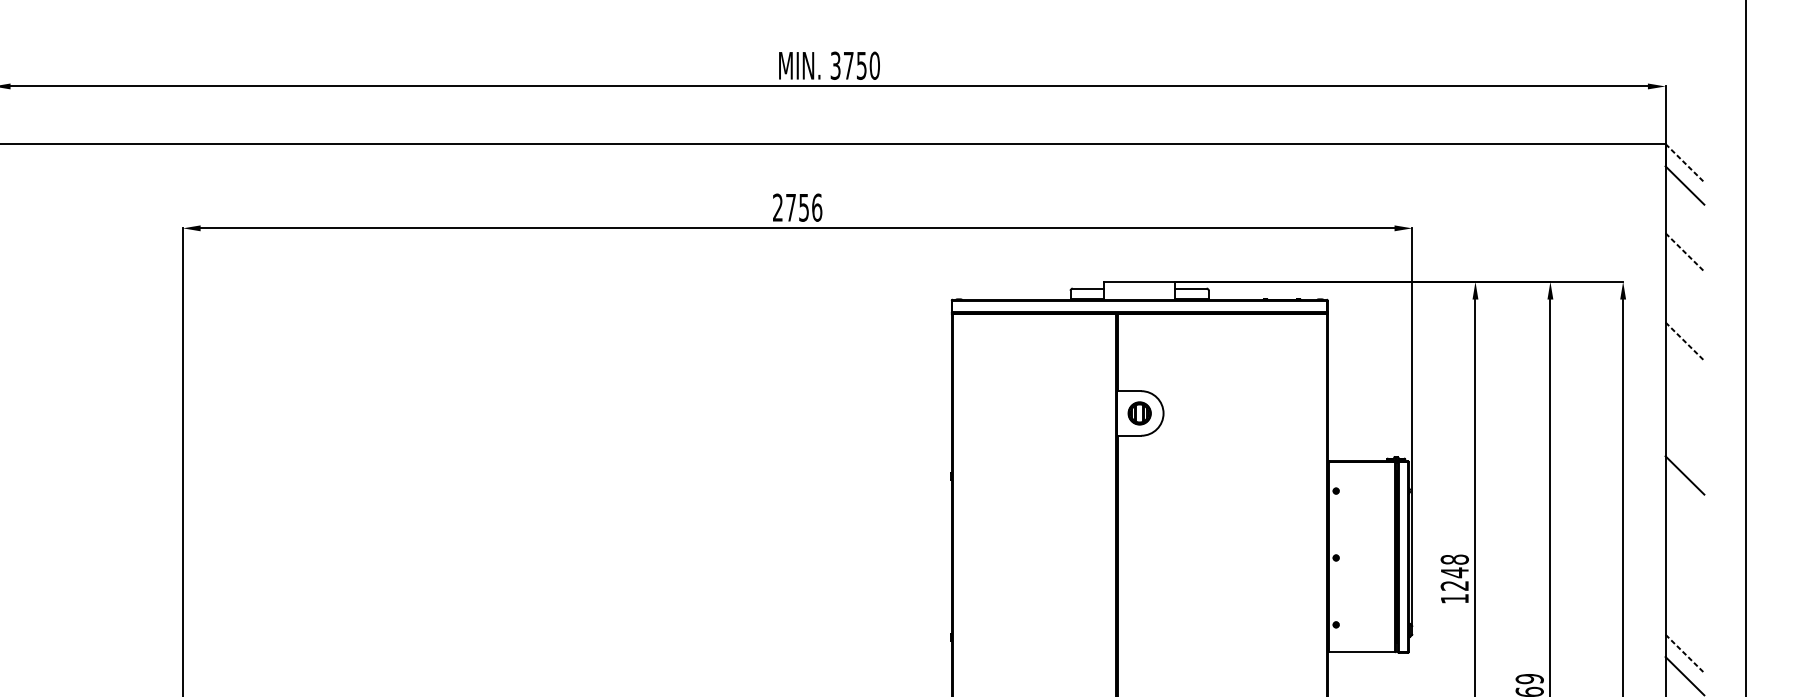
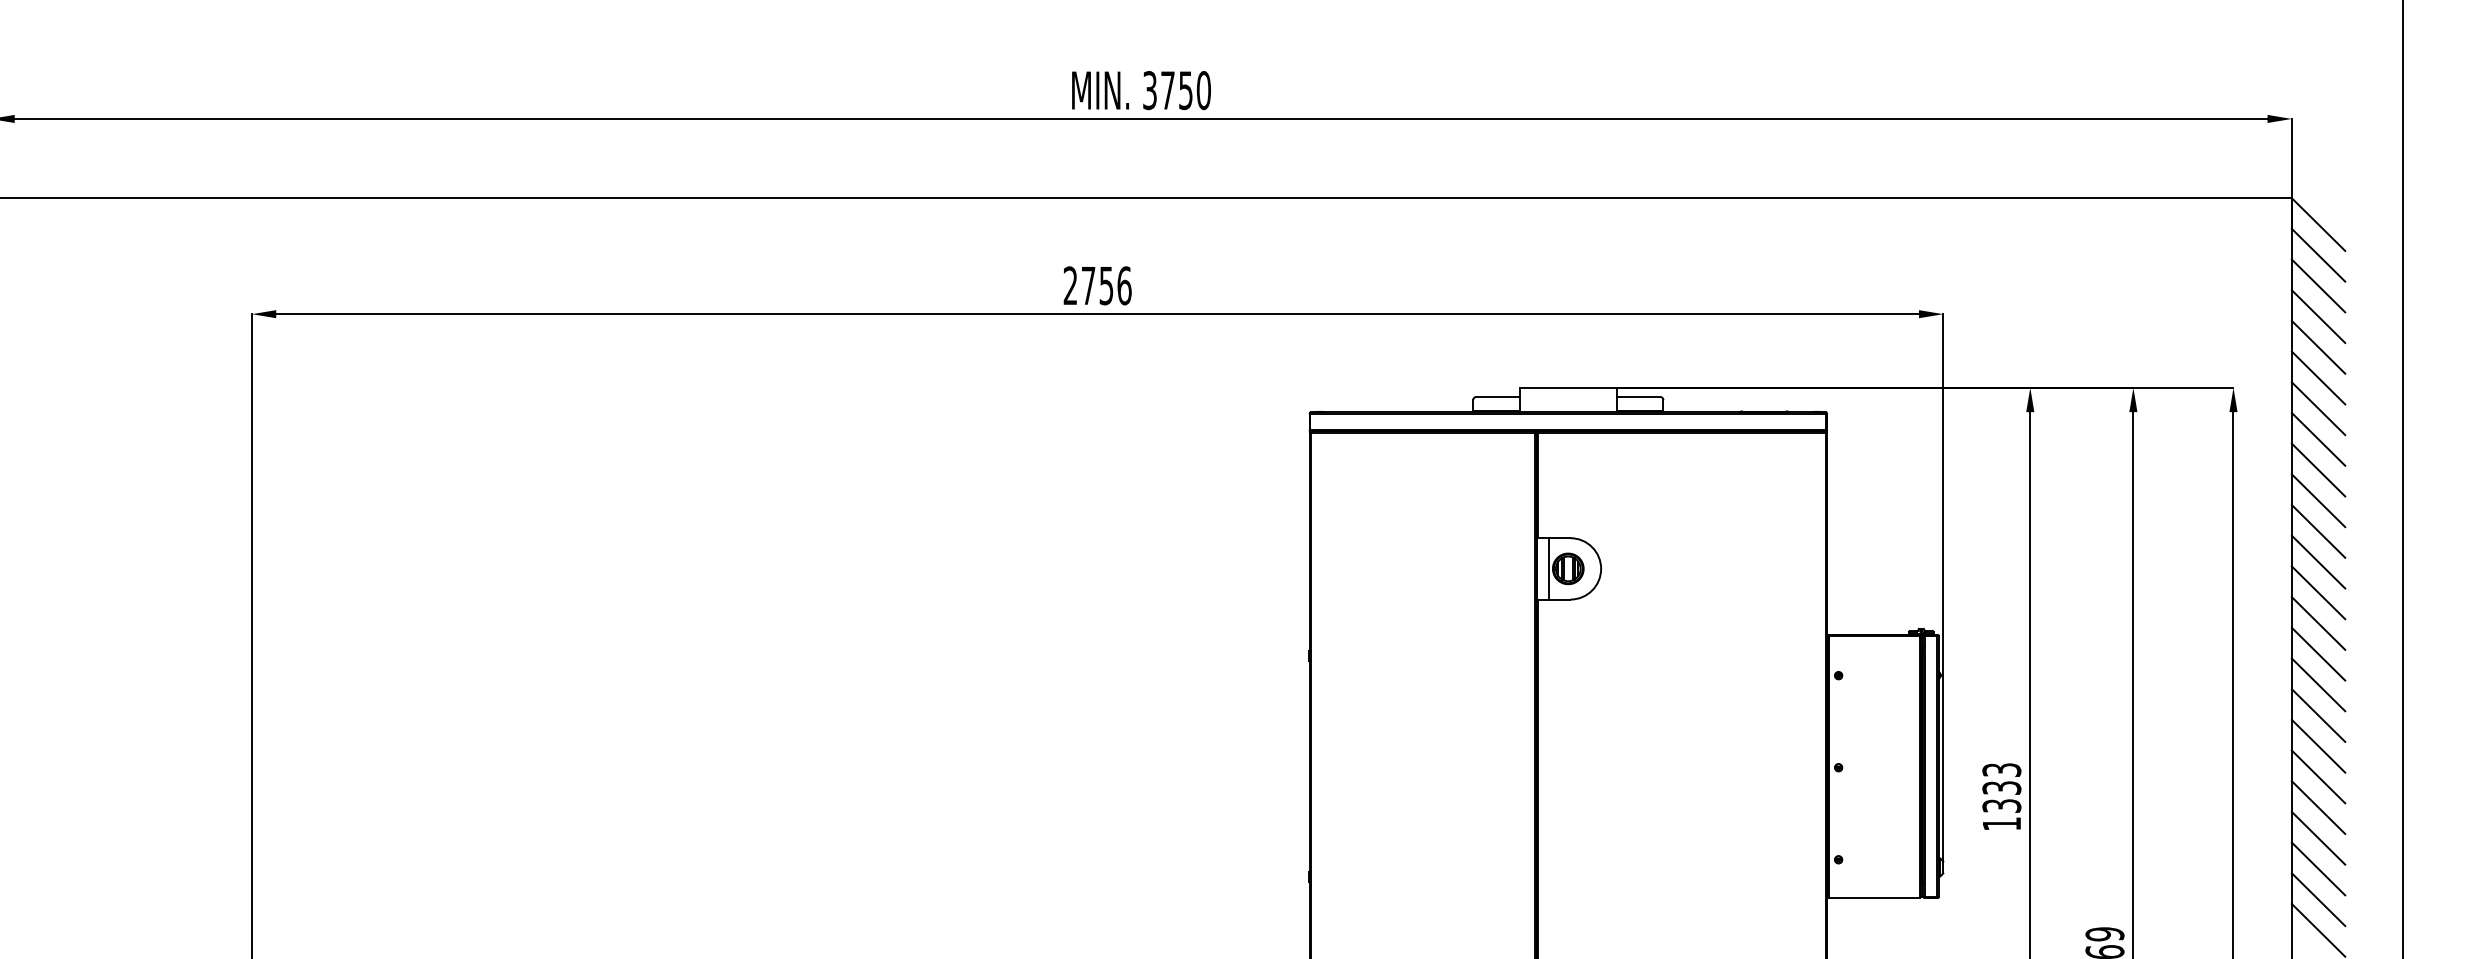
line: (1684, 163) -> (2318, 224), dashed -> solid
line: (1684, 207) -> (2318, 285), added
line: (1684, 230) -> (2318, 316), added
line: (1684, 252) -> (2318, 347), dashed -> solid
line: (1684, 274) -> (2318, 377), added
line: (1684, 296) -> (2318, 408), added
line: (1684, 319) -> (2318, 439), added
line: (1684, 341) -> (2318, 470), dashed -> solid
line: (1684, 363) -> (2318, 500), added
line: (1684, 386) -> (2318, 531), added
line: (1684, 408) -> (2318, 561), added
line: (1125, 413) -> (1548, 568), added
line: (1684, 430) -> (2318, 592), added
line: (1684, 453) -> (2318, 623), added
line: (1684, 497) -> (2318, 684), added
line: (1684, 520) -> (2318, 715), added
line: (1684, 541) -> (2318, 745), added
line: (1684, 564) -> (2318, 776), added
text: (1454, 572) -> (2001, 787), 1248 -> 1333
line: (1684, 586) -> (2318, 807), added
line: (1684, 608) -> (2318, 837), added
line: (1684, 631) -> (2318, 868), added
line: (1684, 653) -> (2318, 899), dashed -> solid

